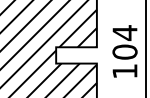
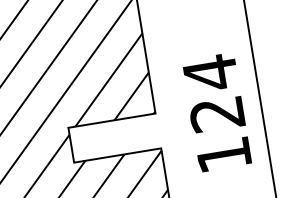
text: (124, 51) -> (215, 112), 104 -> 124

